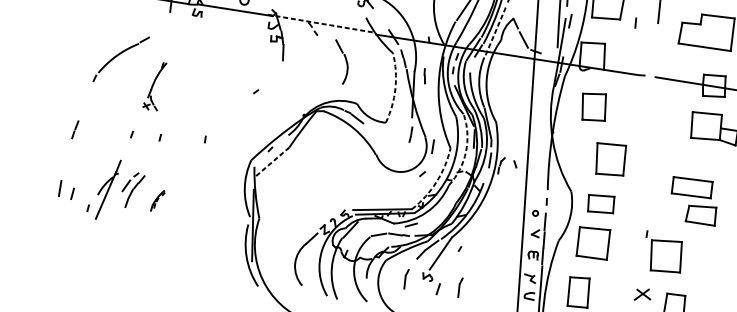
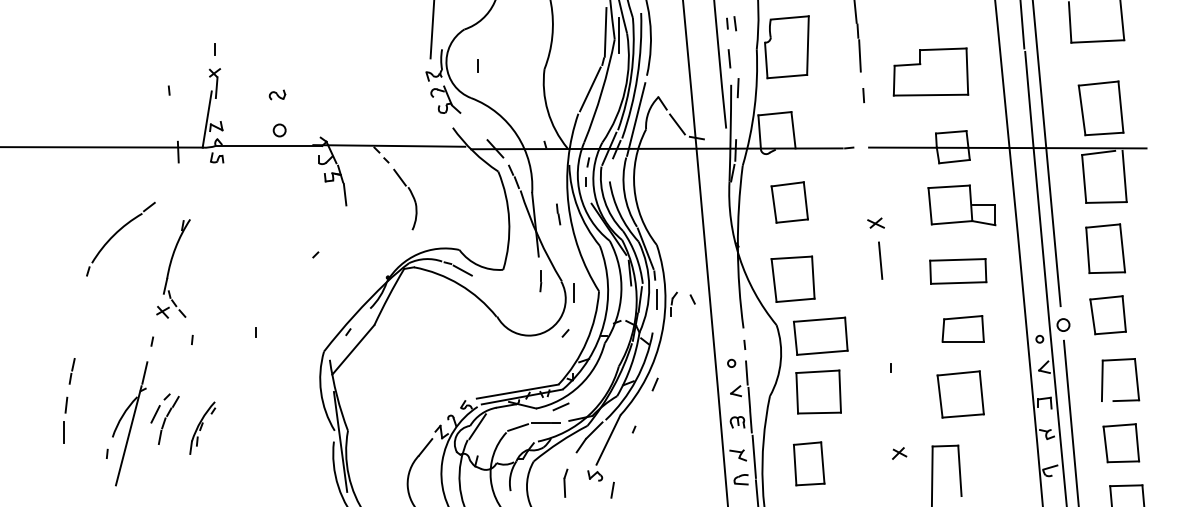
line: (319, 23) -> (389, 145), dashed -> solid
line: (635, 23) -> (863, 95), moved
line: (495, 32) -> (636, 120), dashed -> solid
part: (345, 60) -> (411, 195), moved
line: (424, 76) -> (558, 214), moved
part: (154, 85) -> (173, 268), size x1.43
arc: (395, 88) -> (509, 220), dashed -> solid
line: (74, 129) -> (71, 371), moved
part: (651, 130) -> (875, 222), added
arc: (466, 151) -> (621, 292), dashed -> solid
line: (651, 157) -> (880, 260), added
part: (610, 159) -> (792, 278), moved
line: (272, 162) -> (353, 349), dashed -> solid
arc: (436, 182) -> (586, 341), dashed -> solid
part: (692, 187) -> (958, 271), moved
part: (107, 189) -> (130, 423), size x1.43
line: (72, 193) -> (66, 404), moved
part: (157, 200) -> (202, 427), size x1.67
part: (600, 203) -> (820, 335), size x1.43
line: (479, 219) -> (654, 384), added
part: (665, 256) -> (960, 394), moved
part: (460, 287) -> (642, 482), removed
part: (643, 294) -> (899, 453), size x0.62

